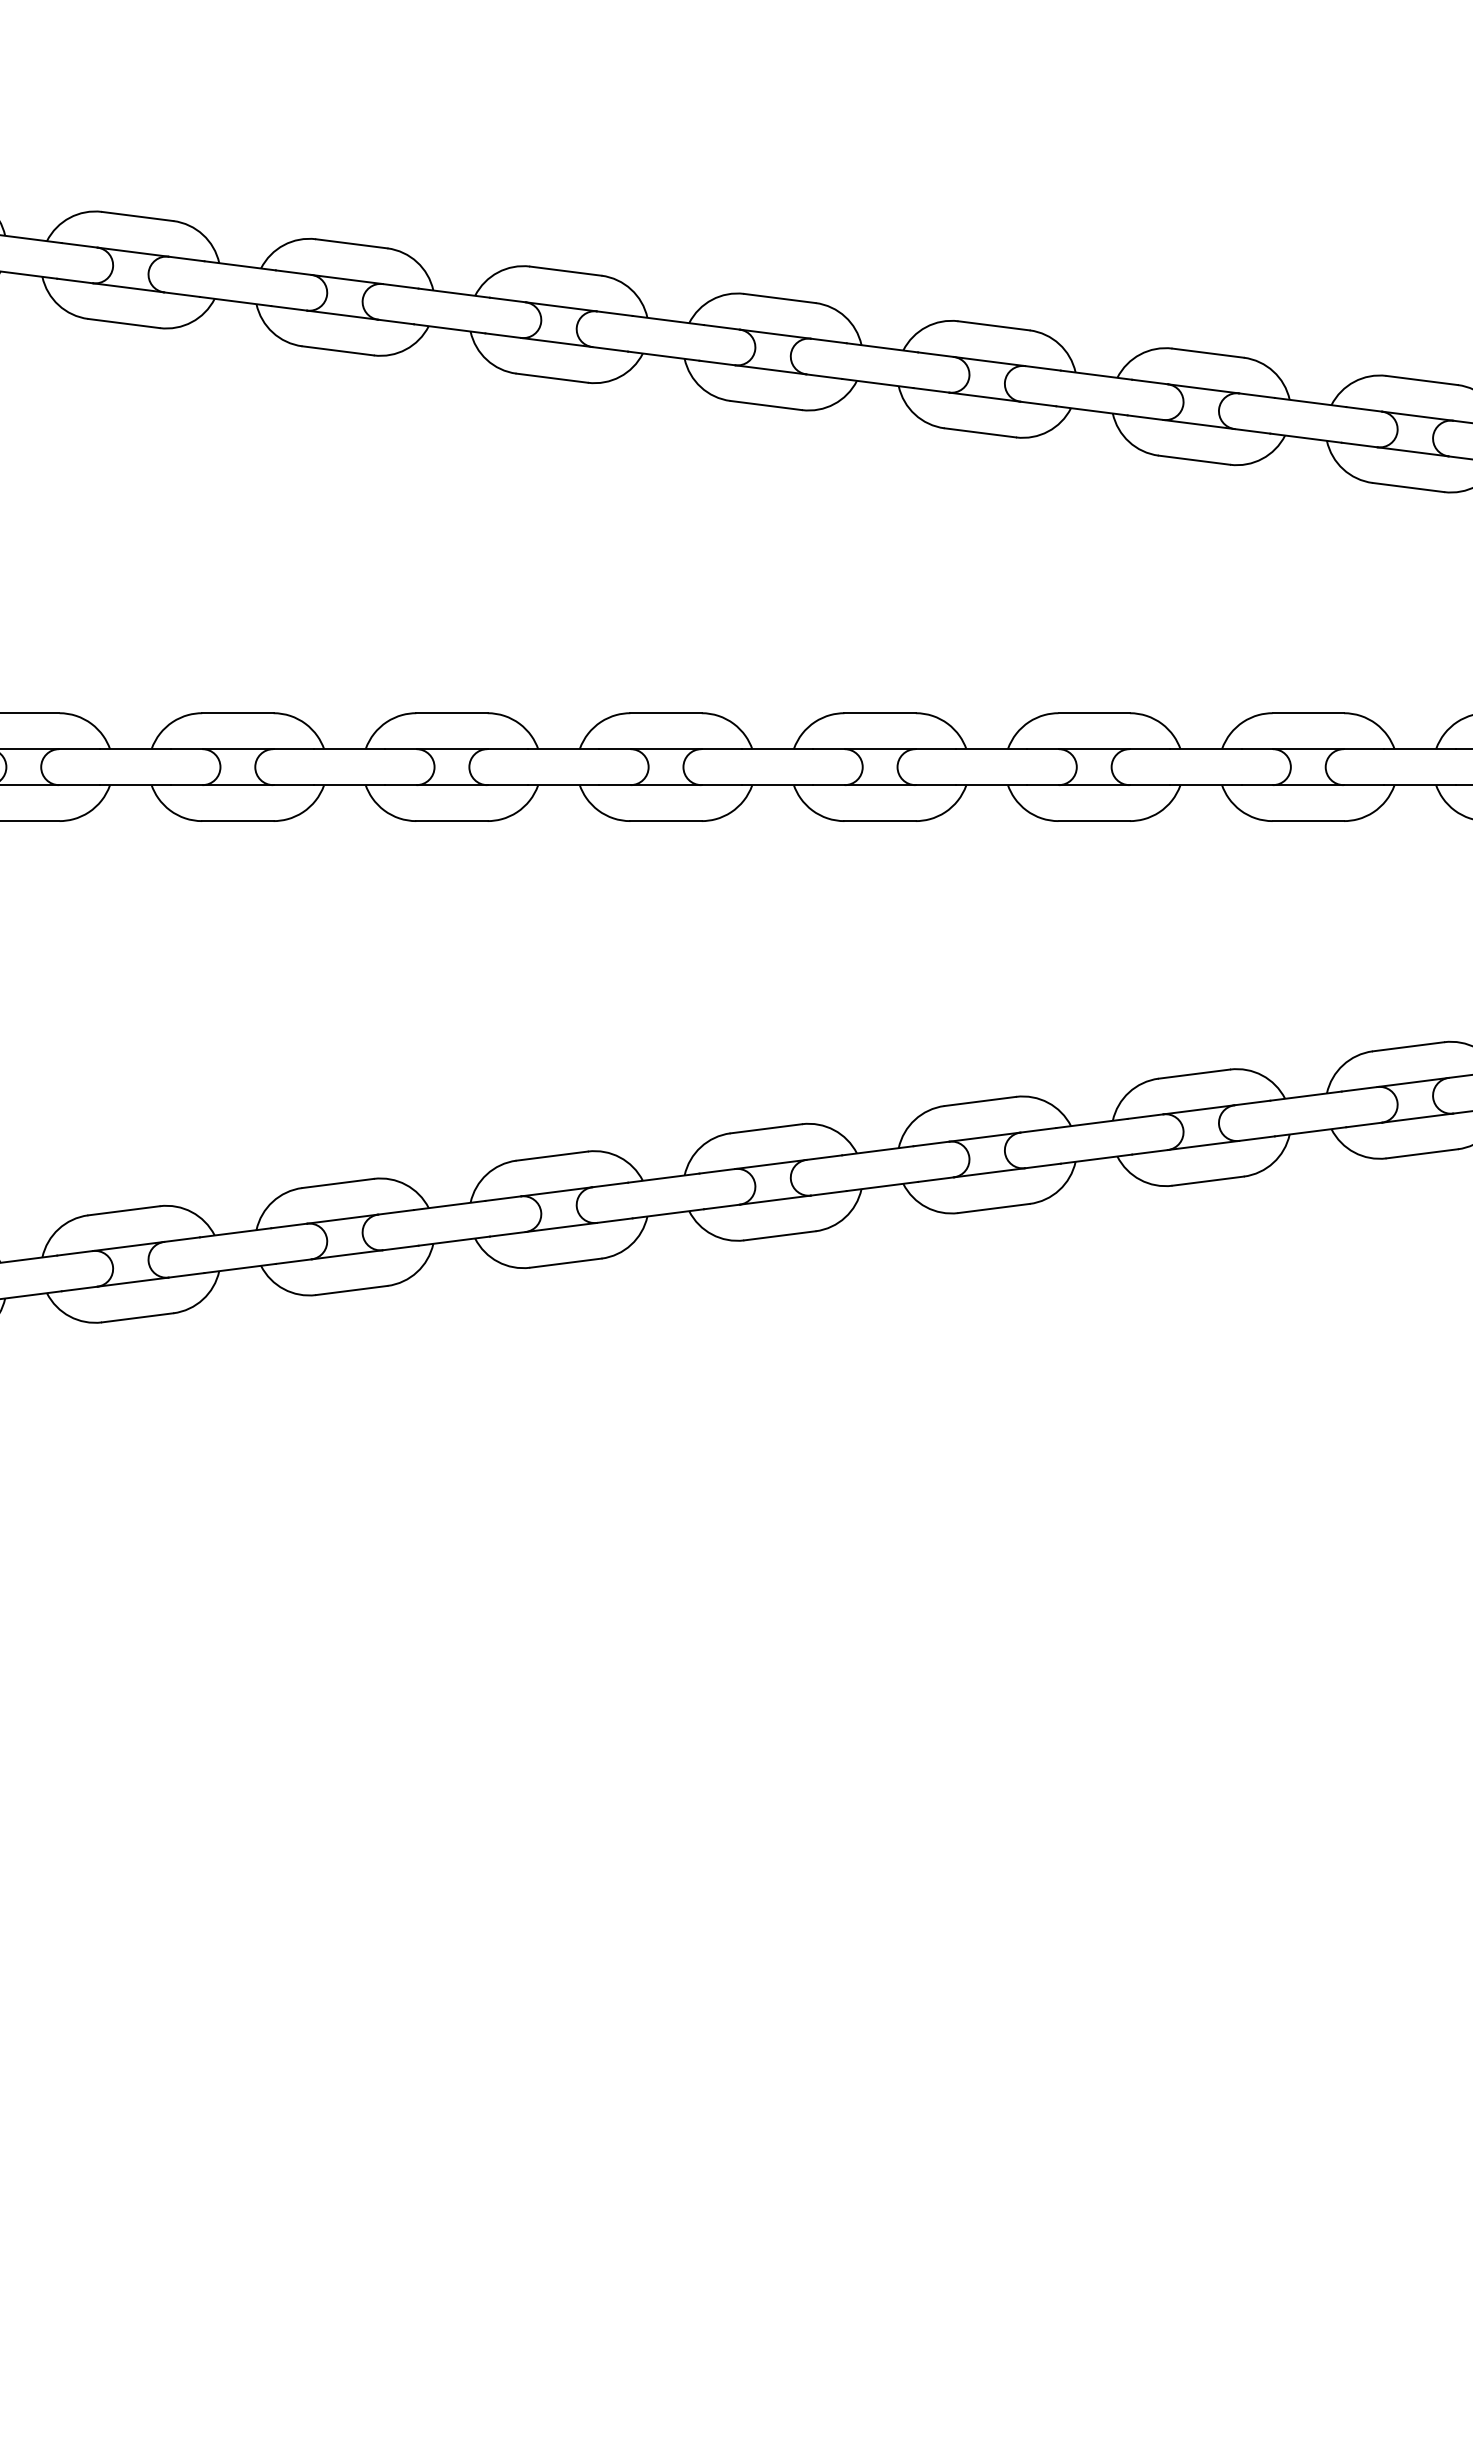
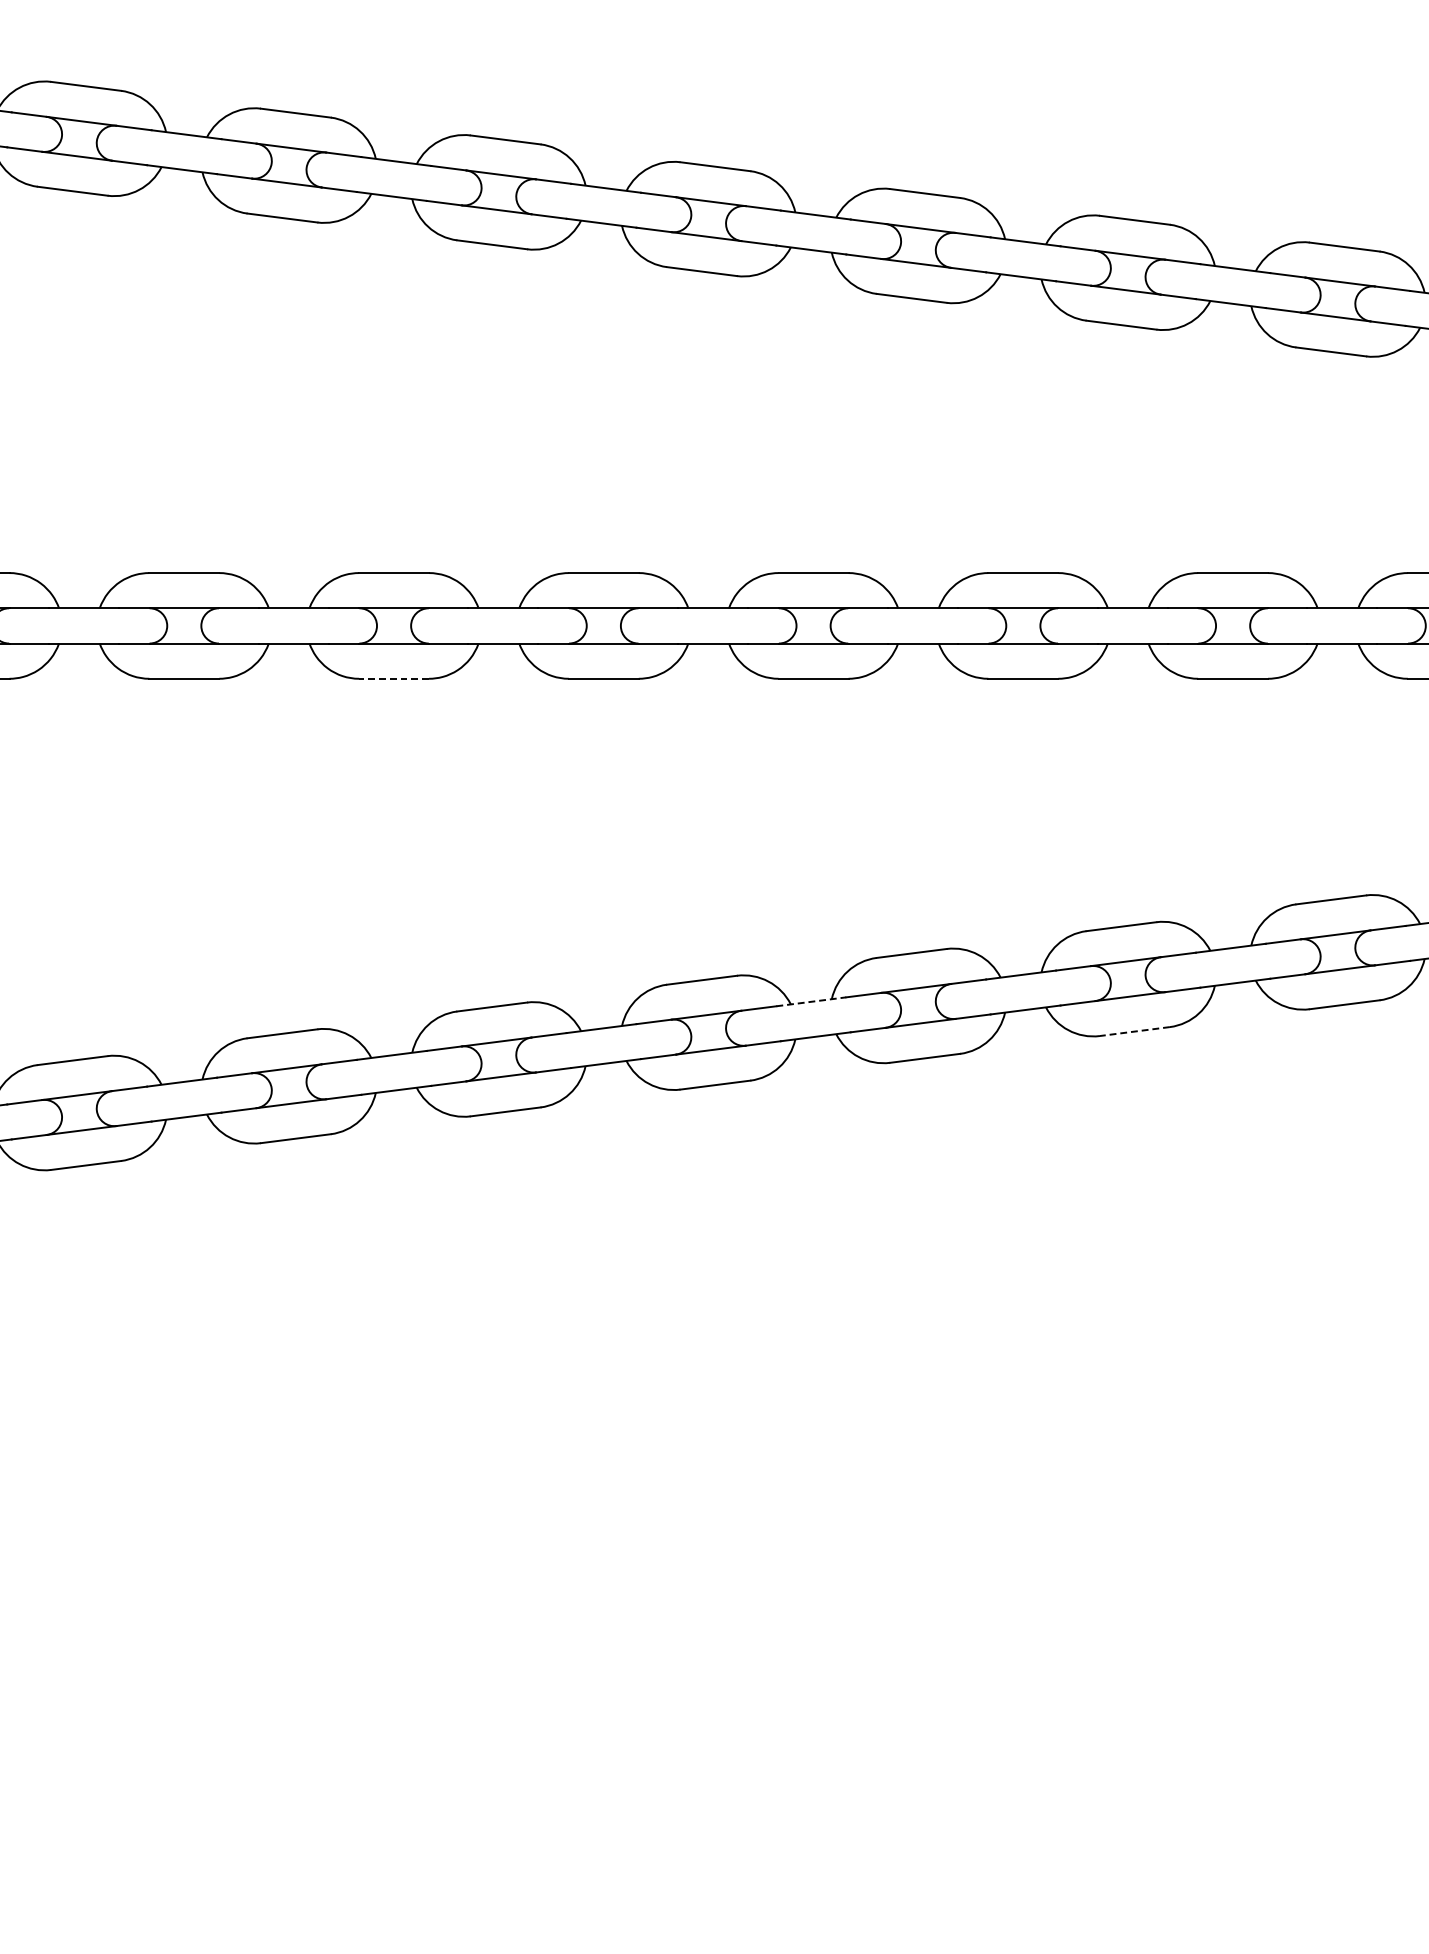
line: (451, 821) -> (393, 679), solid -> dashed
line: (877, 1150) -> (810, 1001), solid -> dashed
line: (1208, 1181) -> (1135, 1031), solid -> dashed

